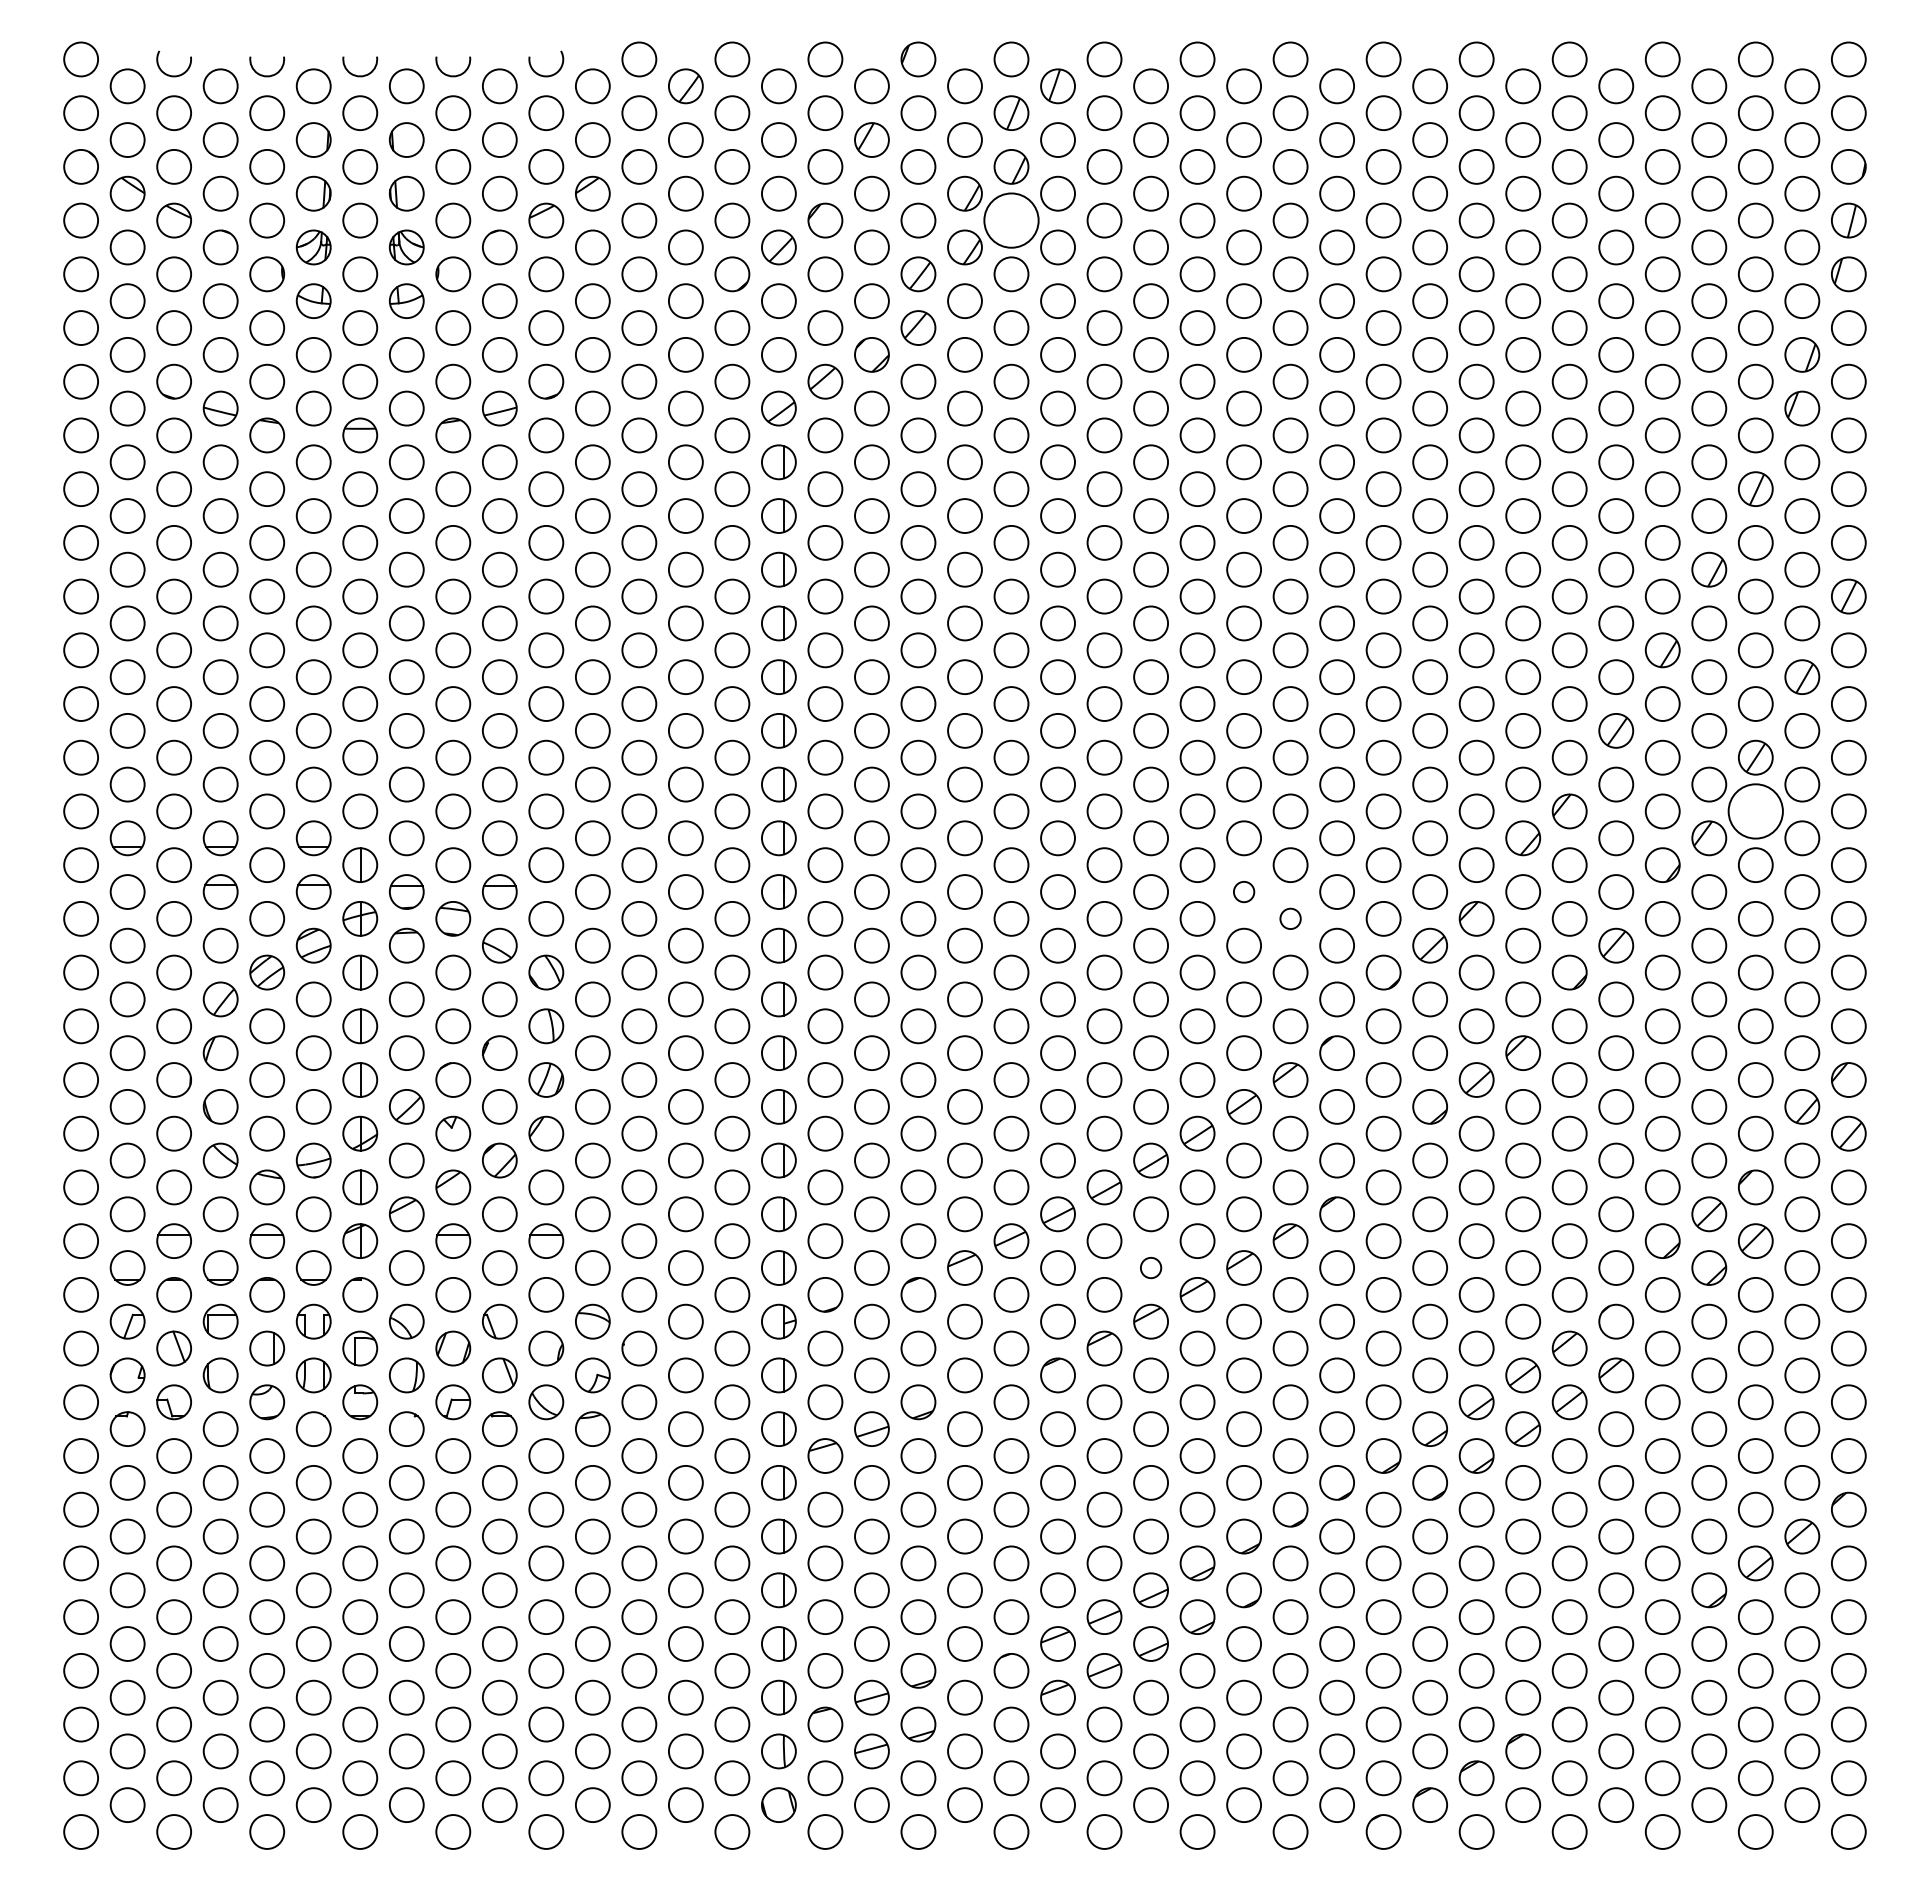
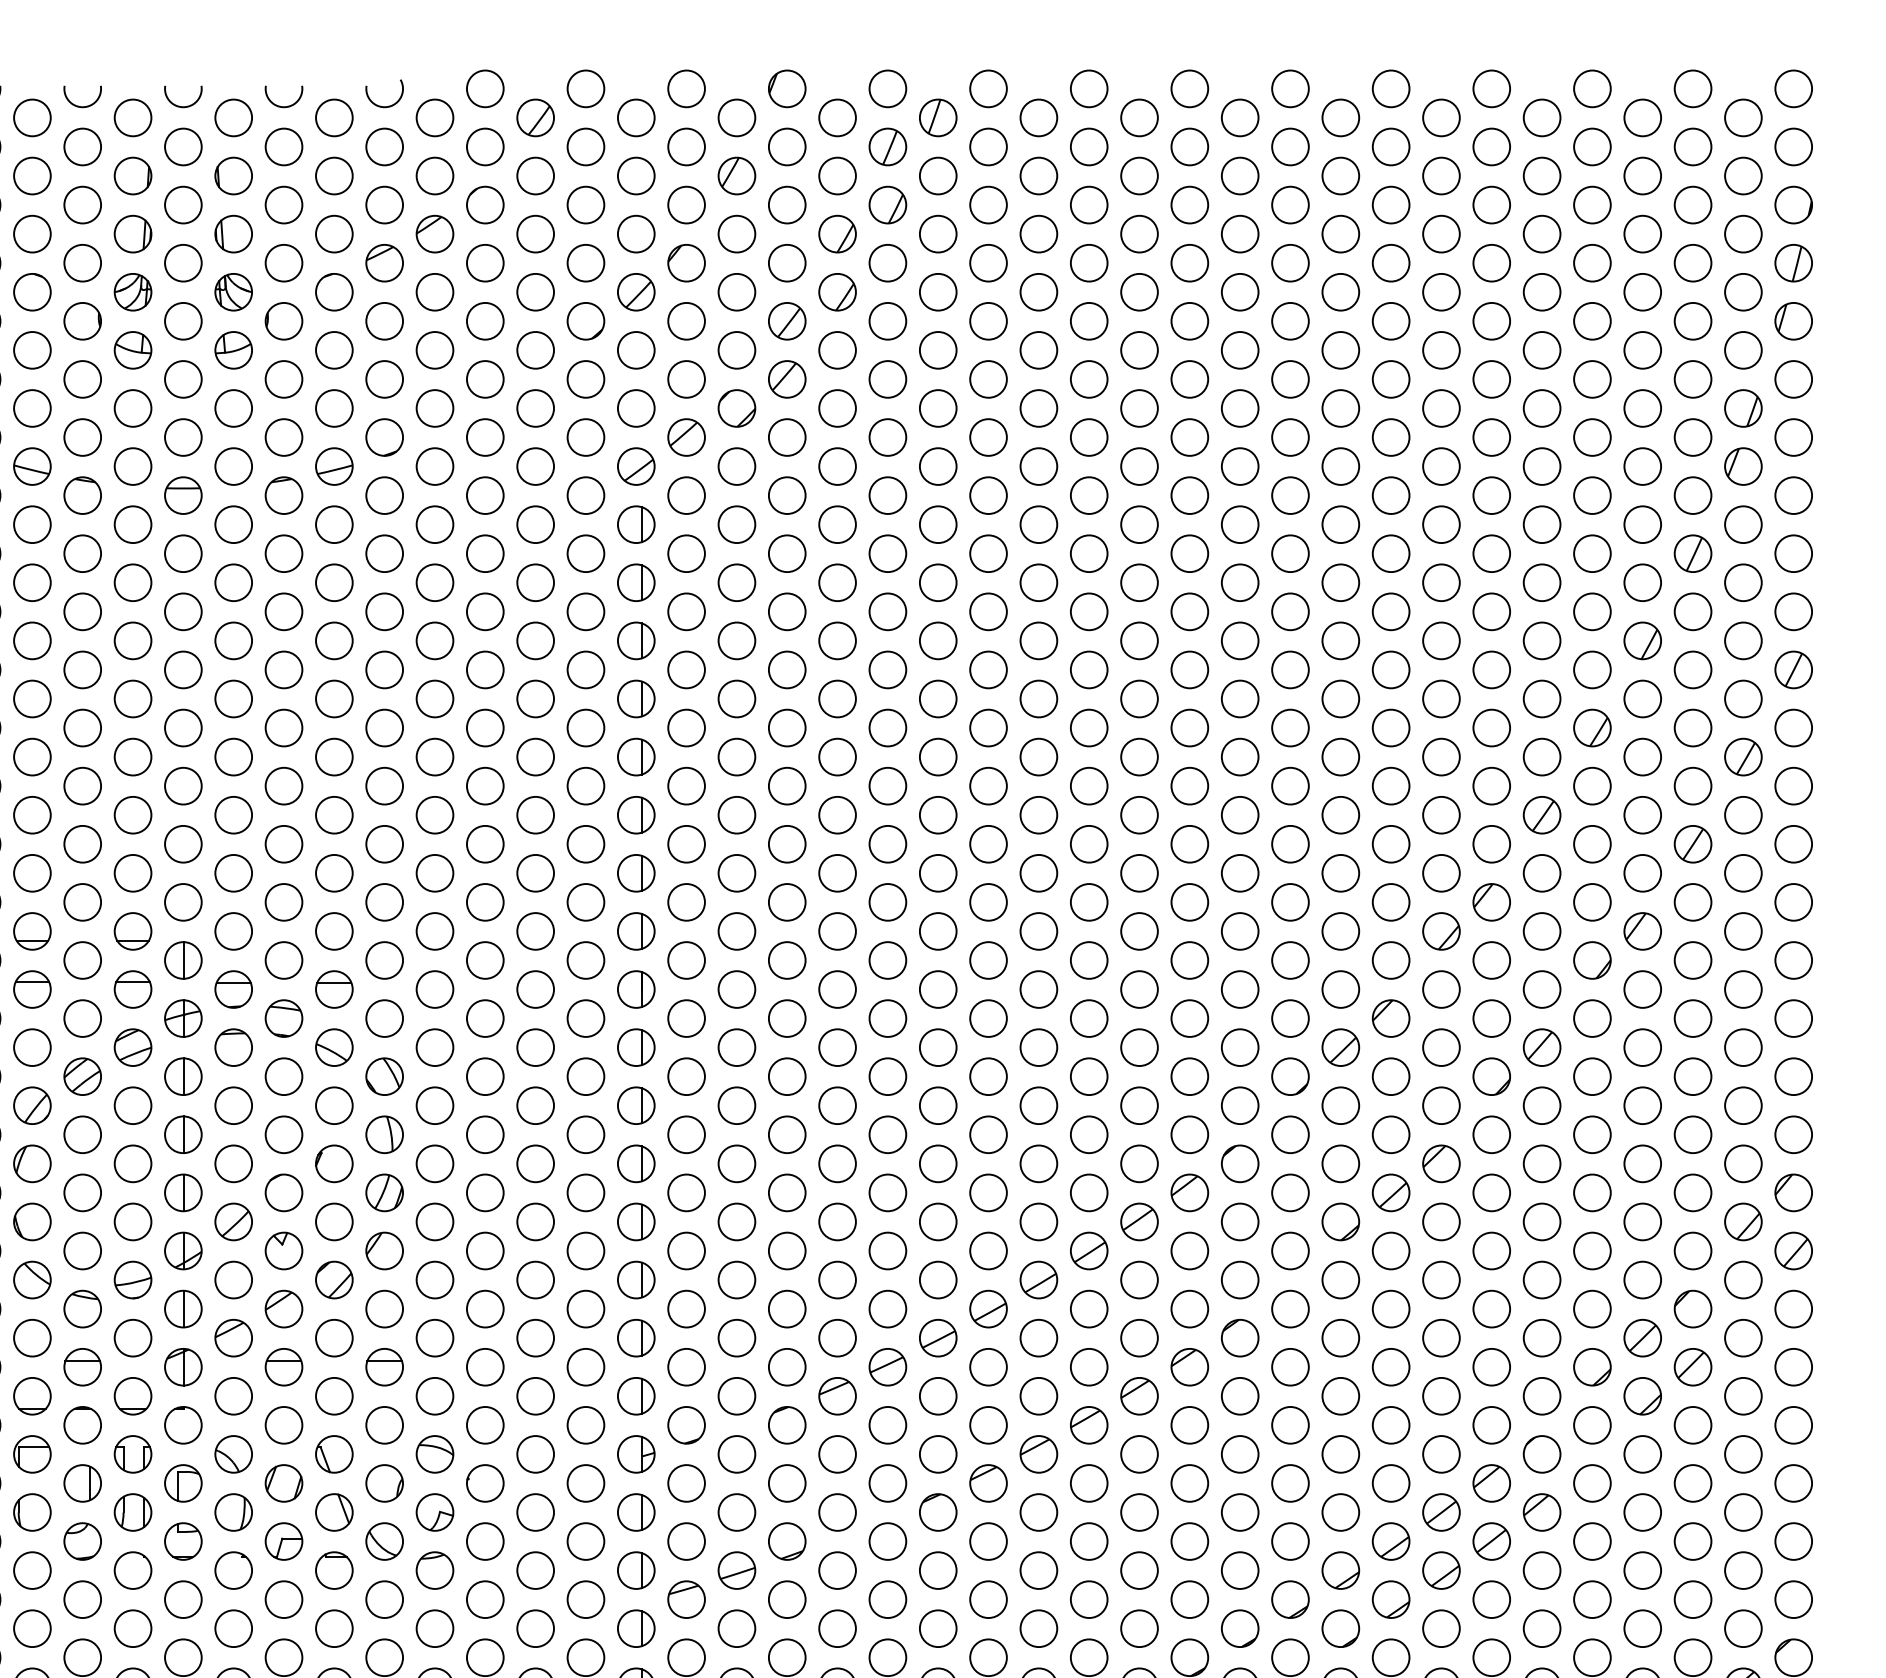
circle: (1011, 220) -> (887, 263), size x0.62
circle: (1755, 811) -> (1692, 902), size x0.62
circle: (1244, 891) -> (1139, 988), size x1.67
circle: (1290, 918) -> (1189, 1018), size x1.67
circle: (1151, 1267) -> (1039, 1395), size x1.67

